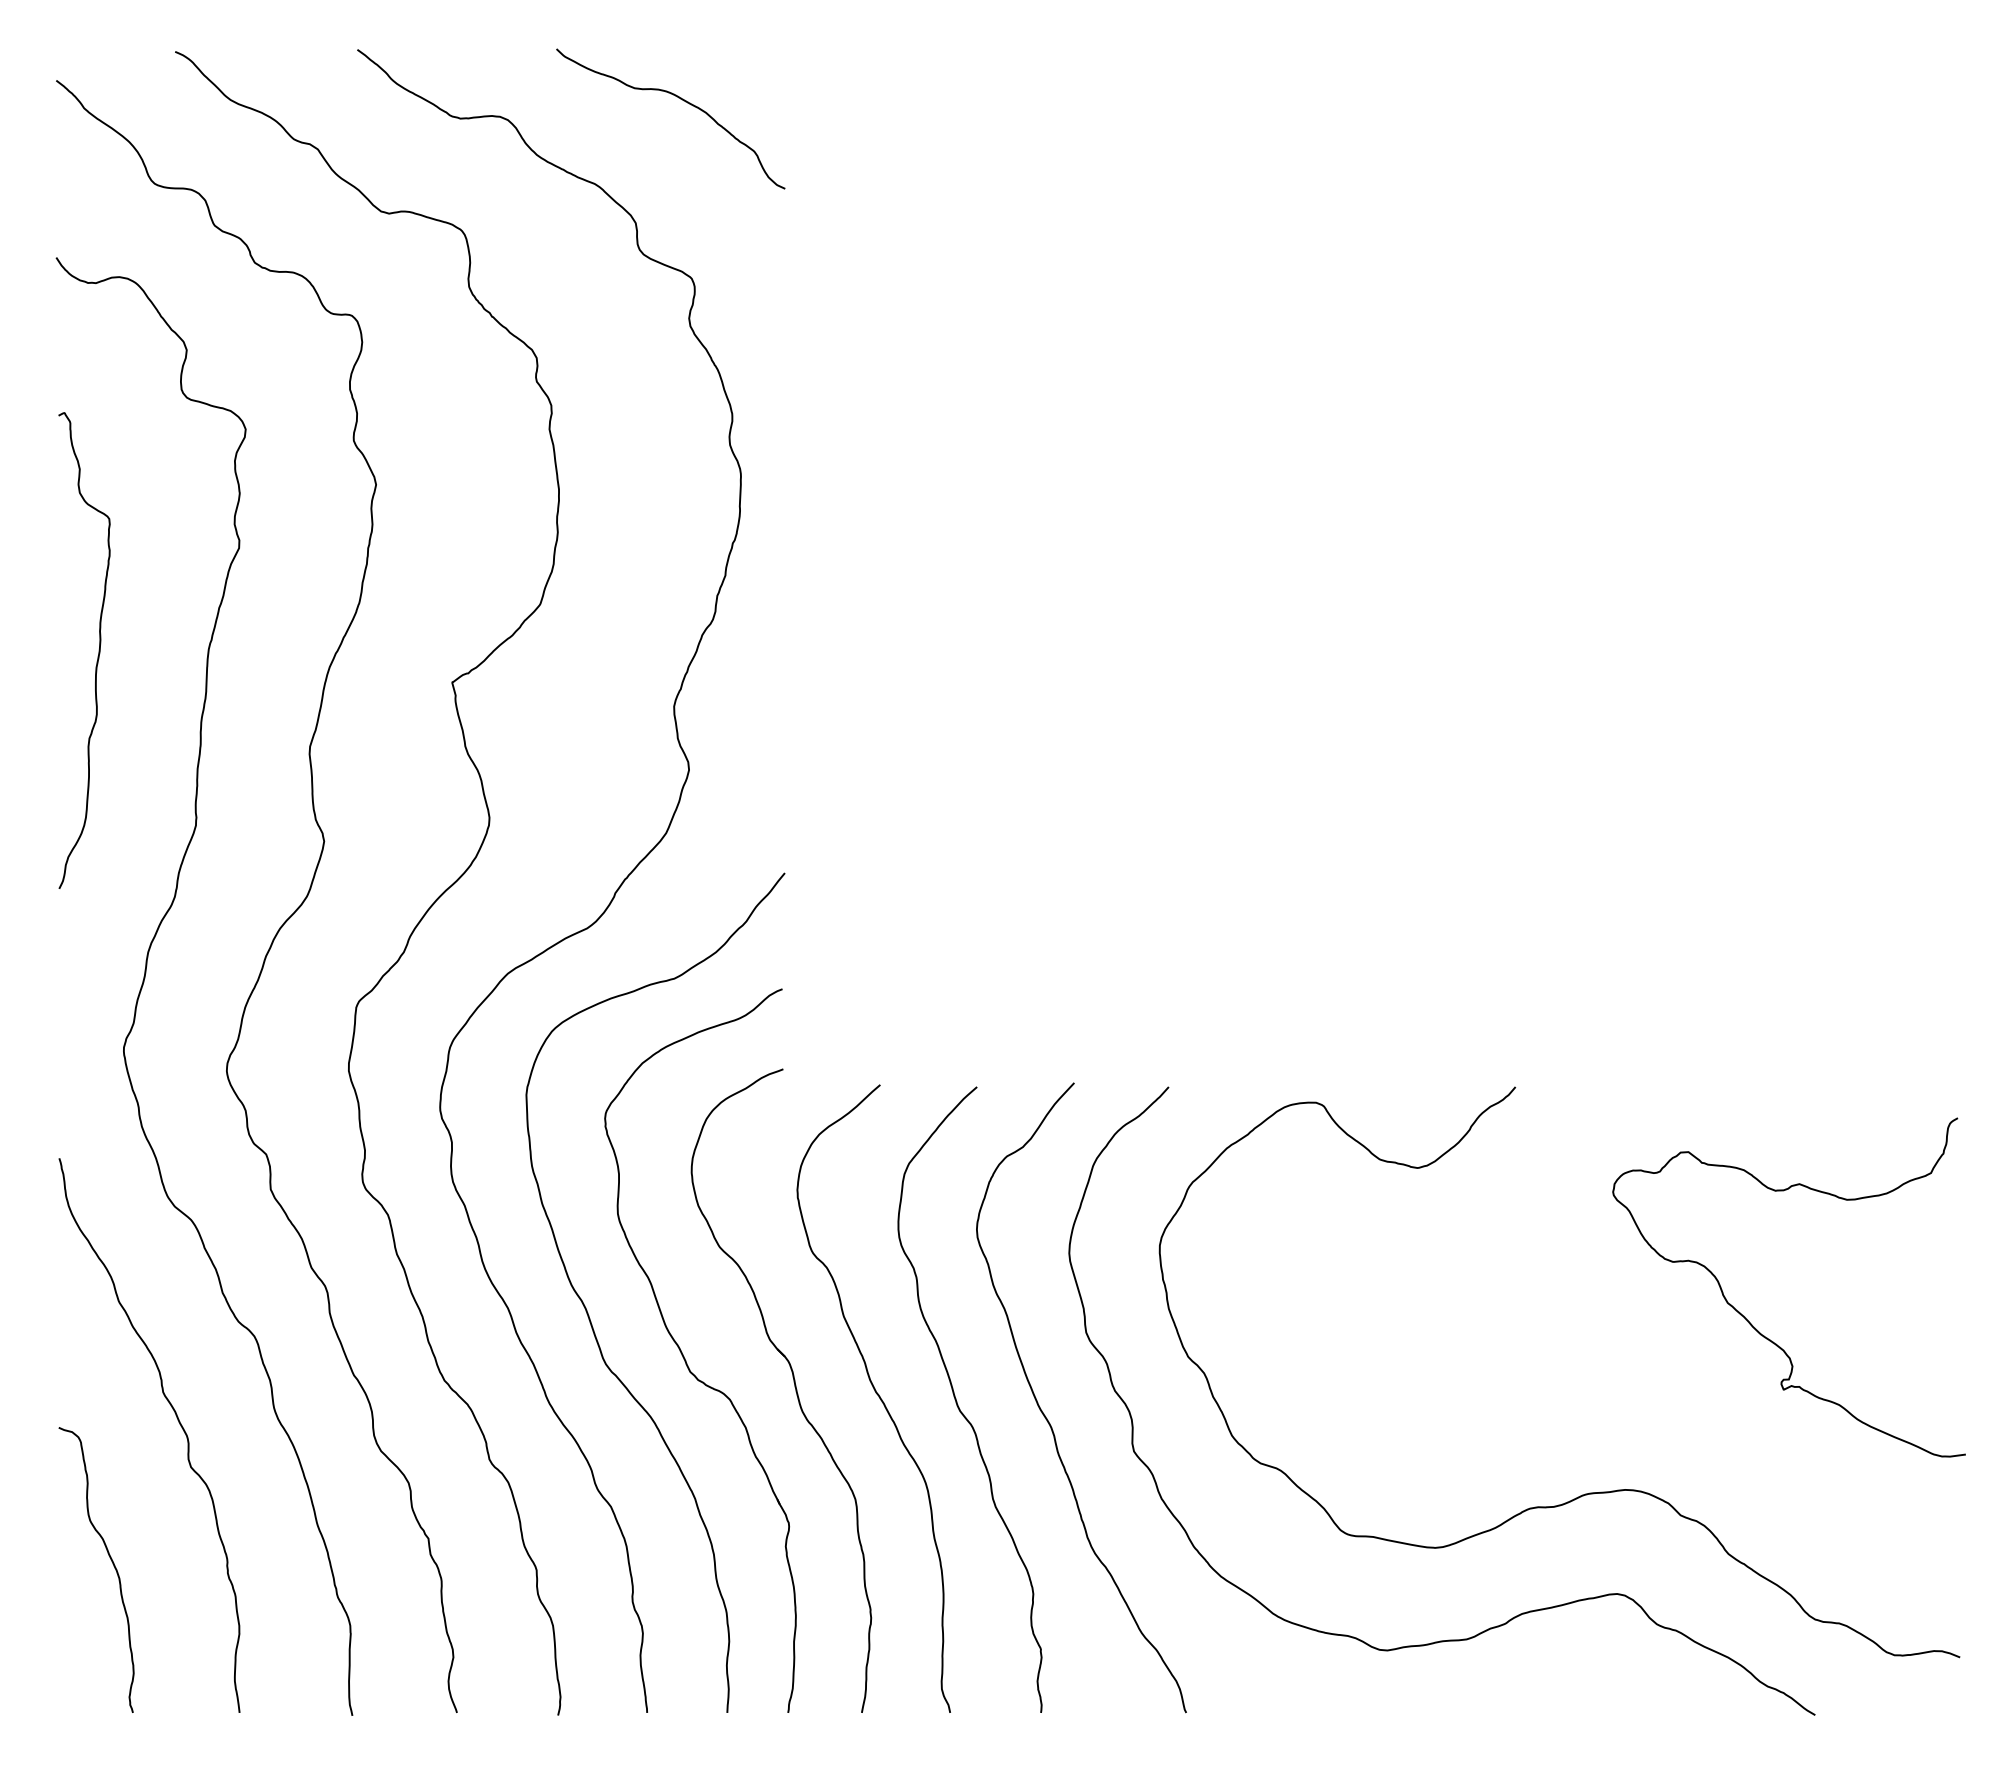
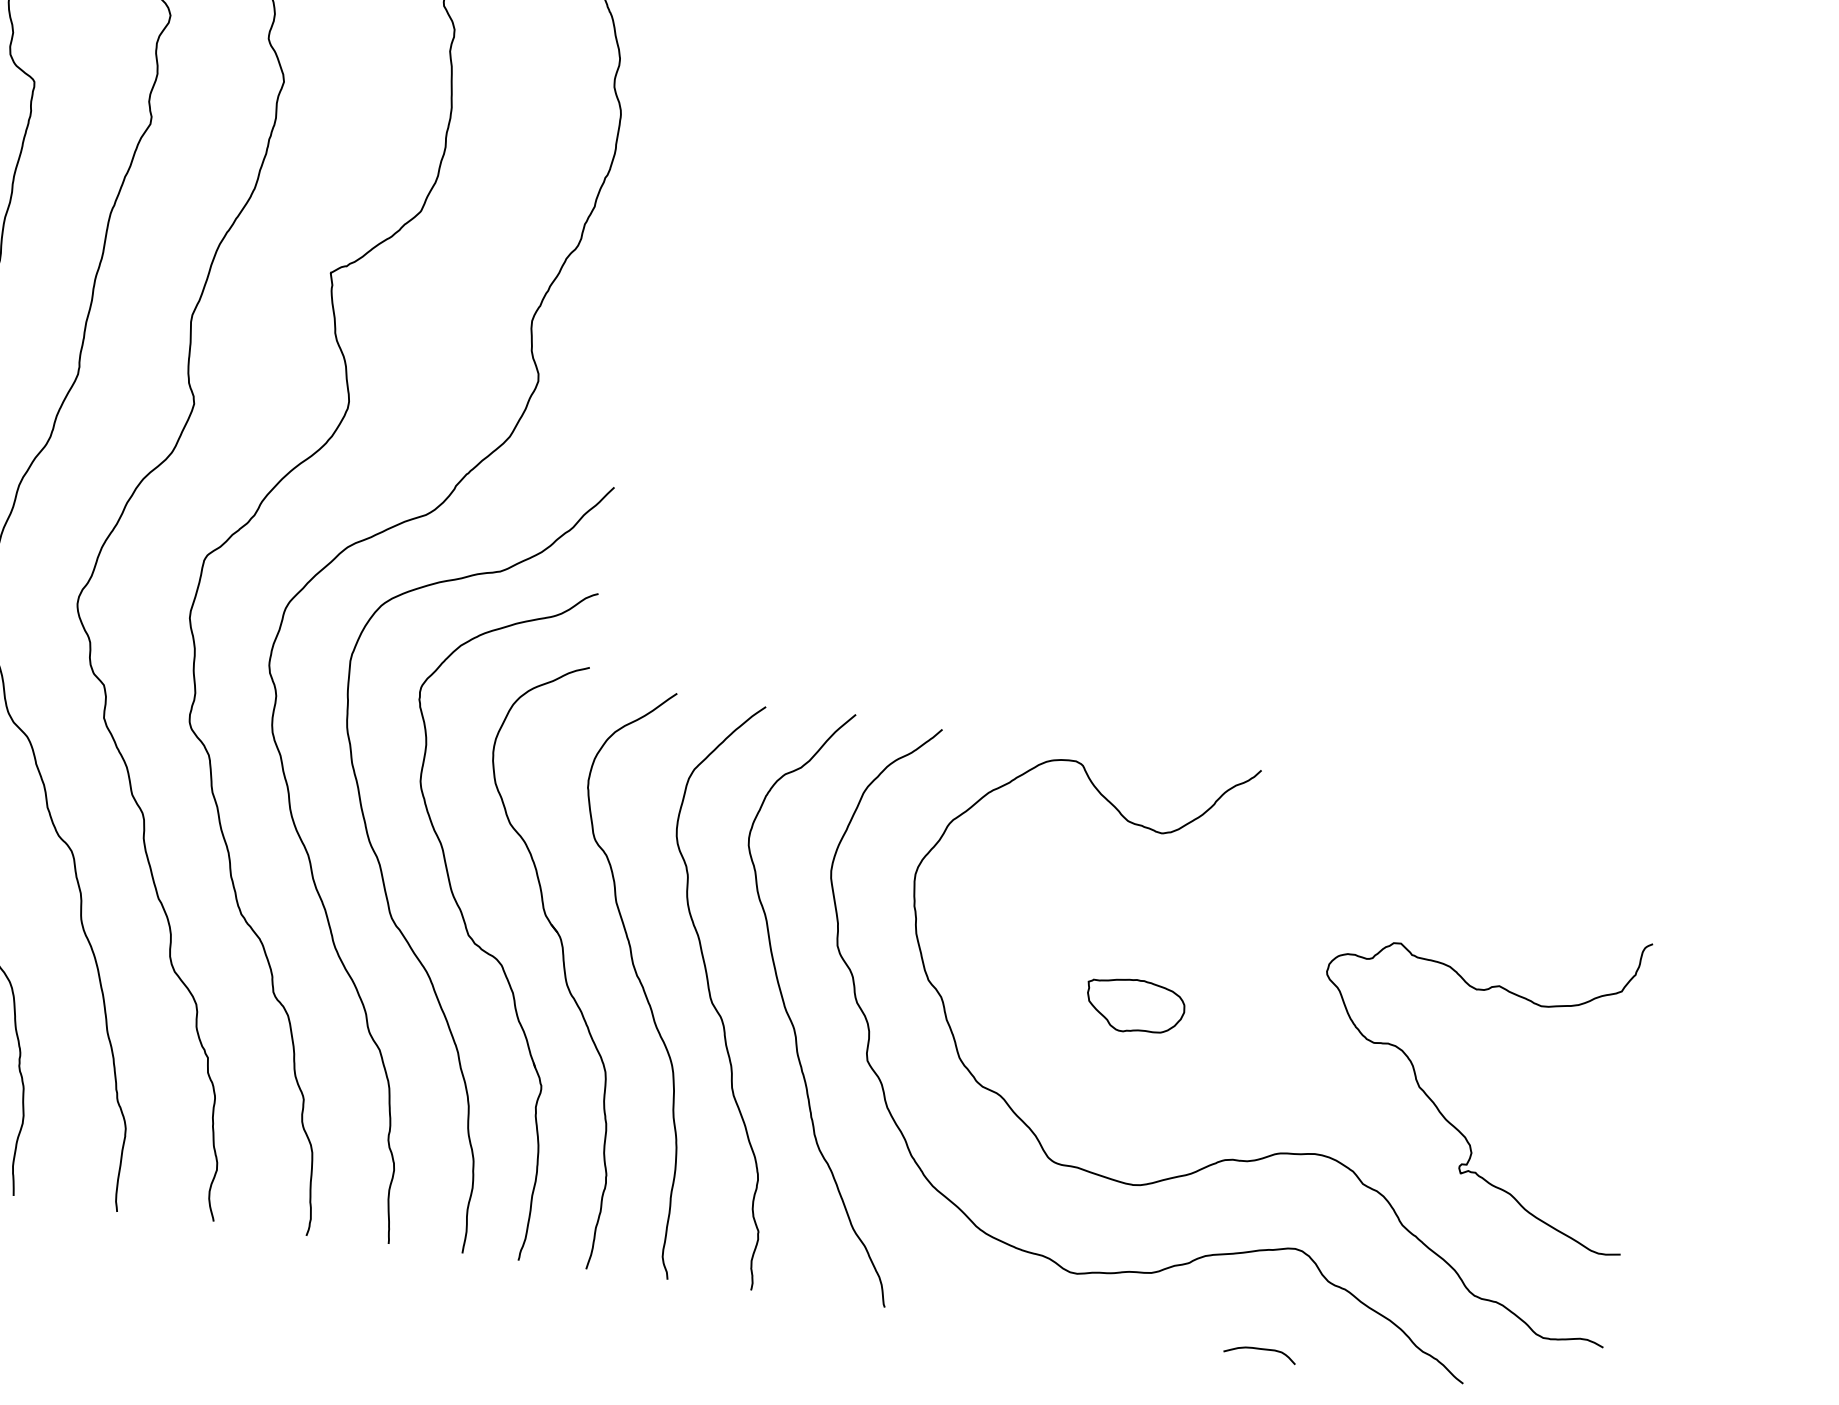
curve: (1751, 1323) -> (1438, 1108), moved
part: (1412, 1356) -> (1134, 1006), added
curve: (1593, 1706) -> (1260, 1349), added

